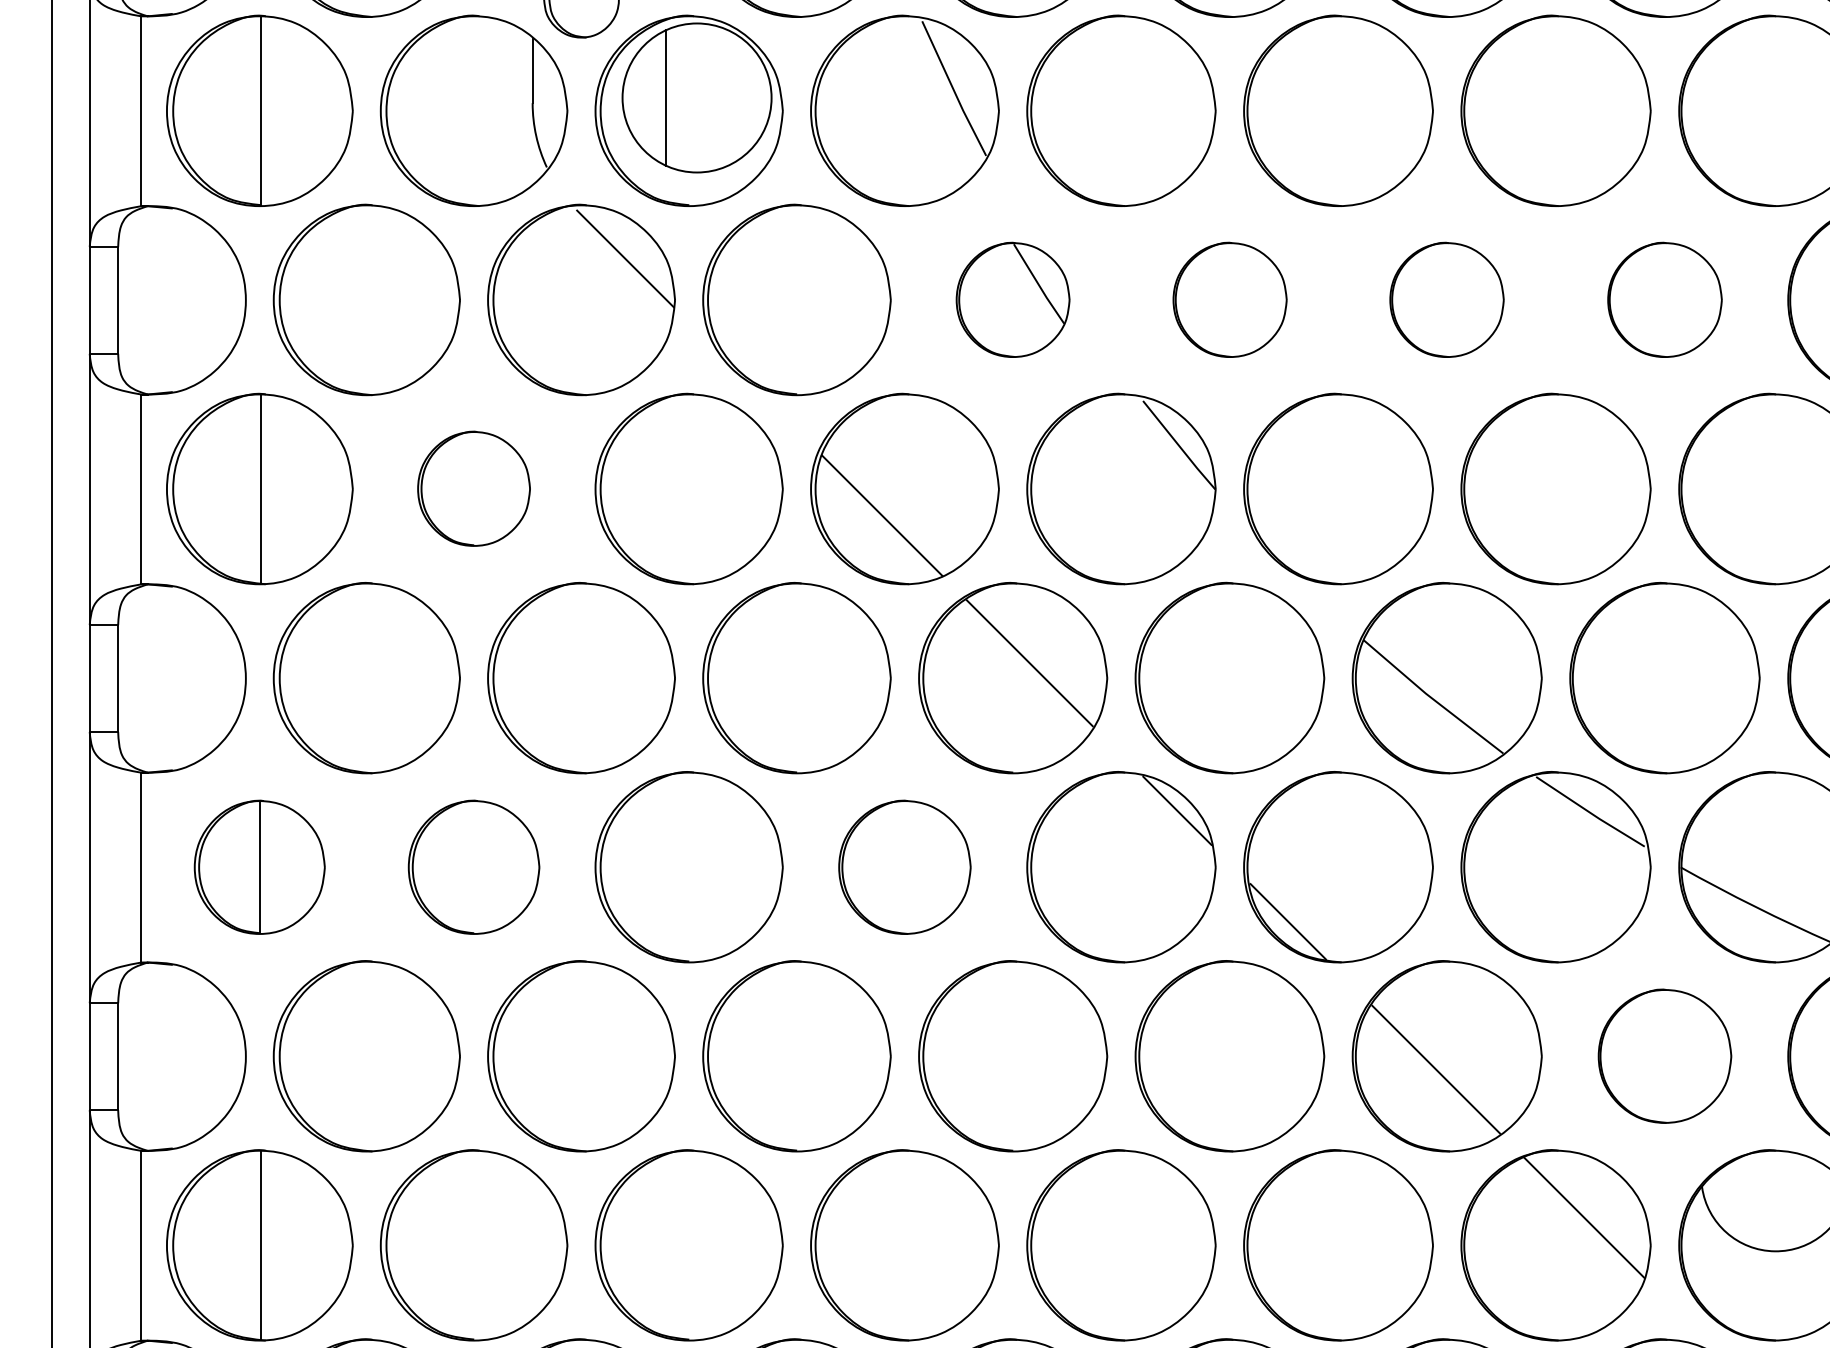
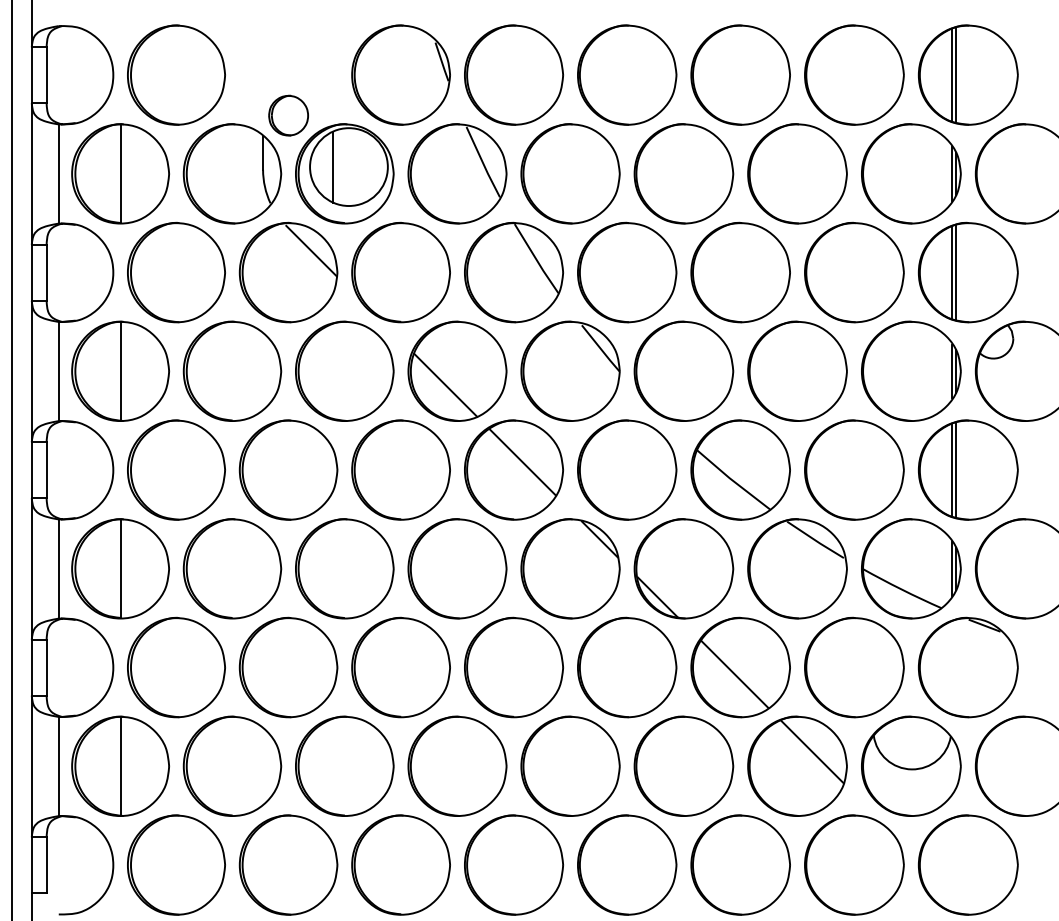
part: (1012, 299) -> (513, 272), size x1.67
part: (1230, 299) -> (627, 272), size x1.67
part: (1446, 299) -> (740, 272), size x1.67
part: (1665, 299) -> (854, 272), size x1.67
part: (474, 487) -> (232, 370), size x1.67
part: (259, 866) -> (120, 568), size x1.43
part: (474, 866) -> (232, 568), size x1.43
part: (904, 866) -> (457, 568), size x1.43
part: (1665, 1056) -> (854, 667), size x1.43

